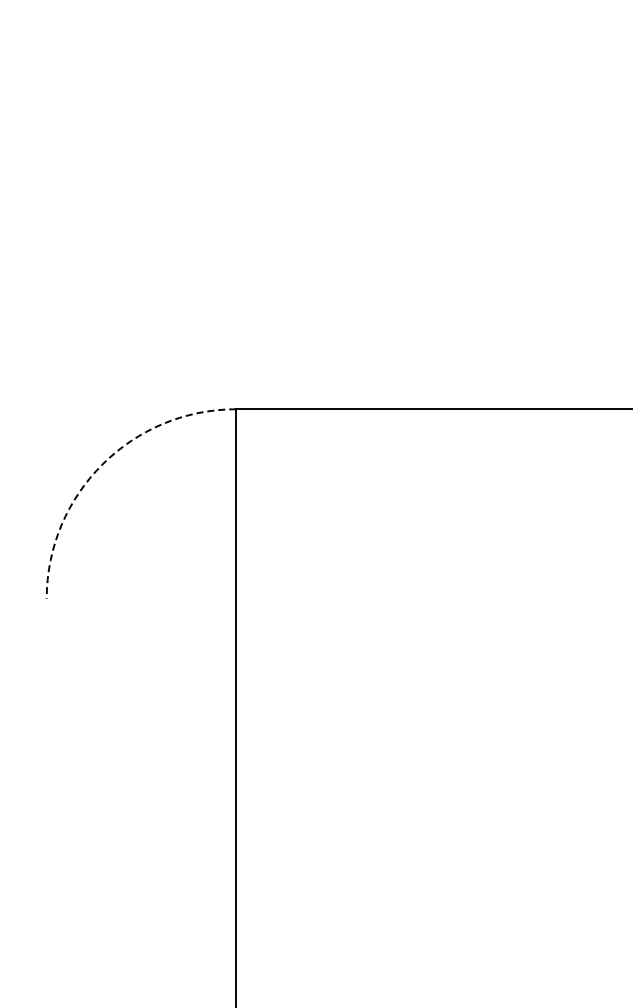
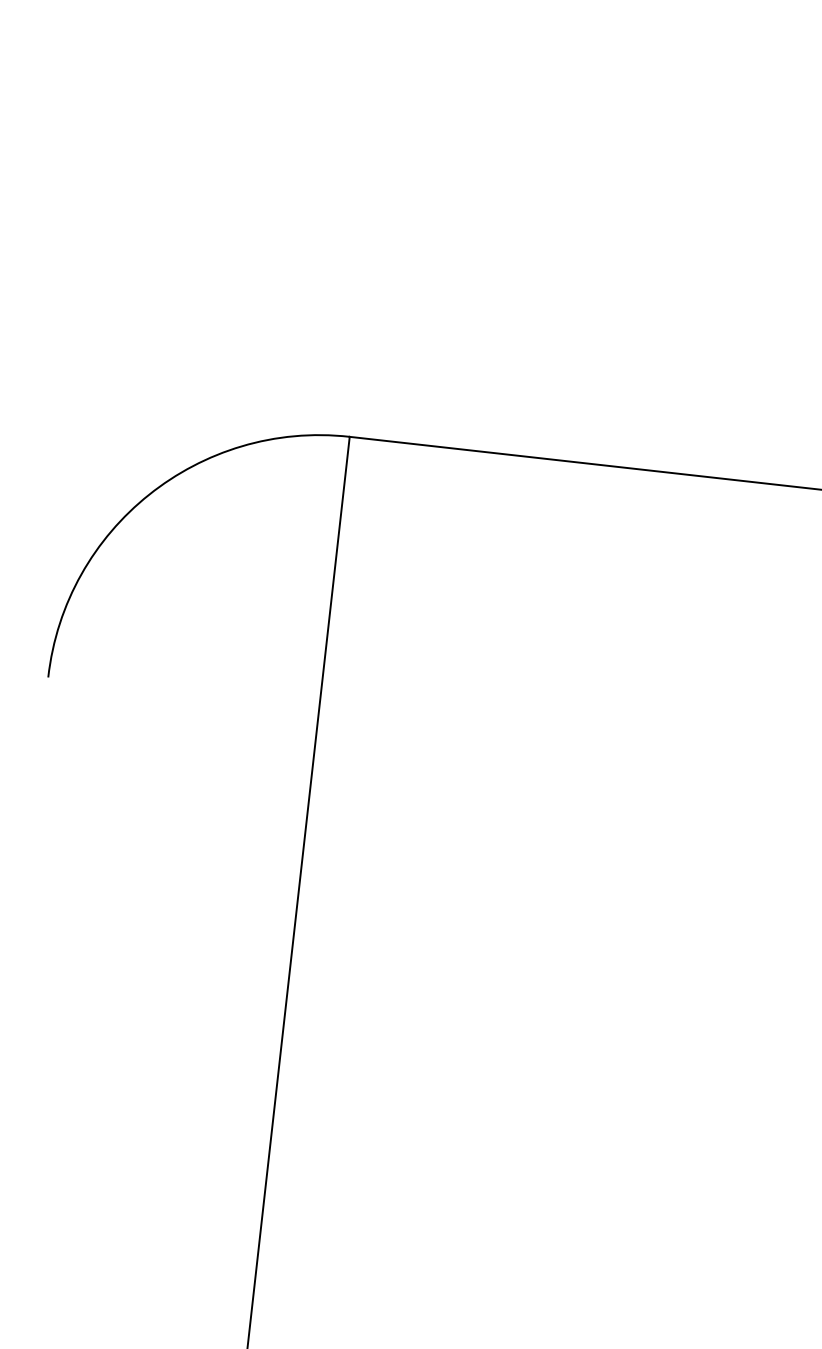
arc: (102, 464) -> (149, 494), dashed -> solid

